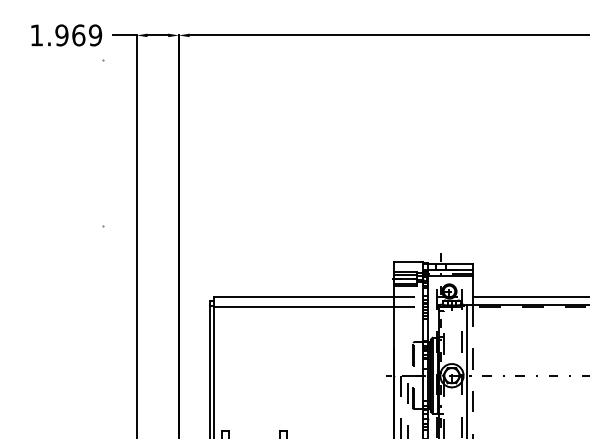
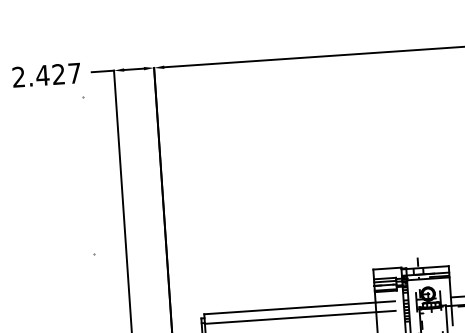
text: (66, 35) -> (47, 75), 1.969 -> 2.427

